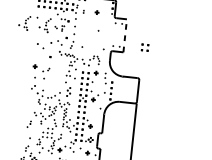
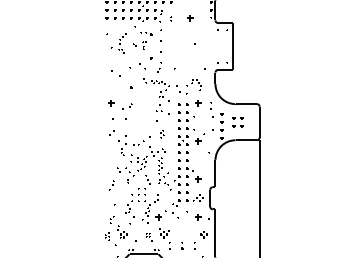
part: (24, 22) -> (89, 43), removed
line: (125, 35) -> (233, 46), dashed -> solid
part: (144, 47) -> (237, 122), moved
part: (68, 92) -> (162, 134), size x0.62

